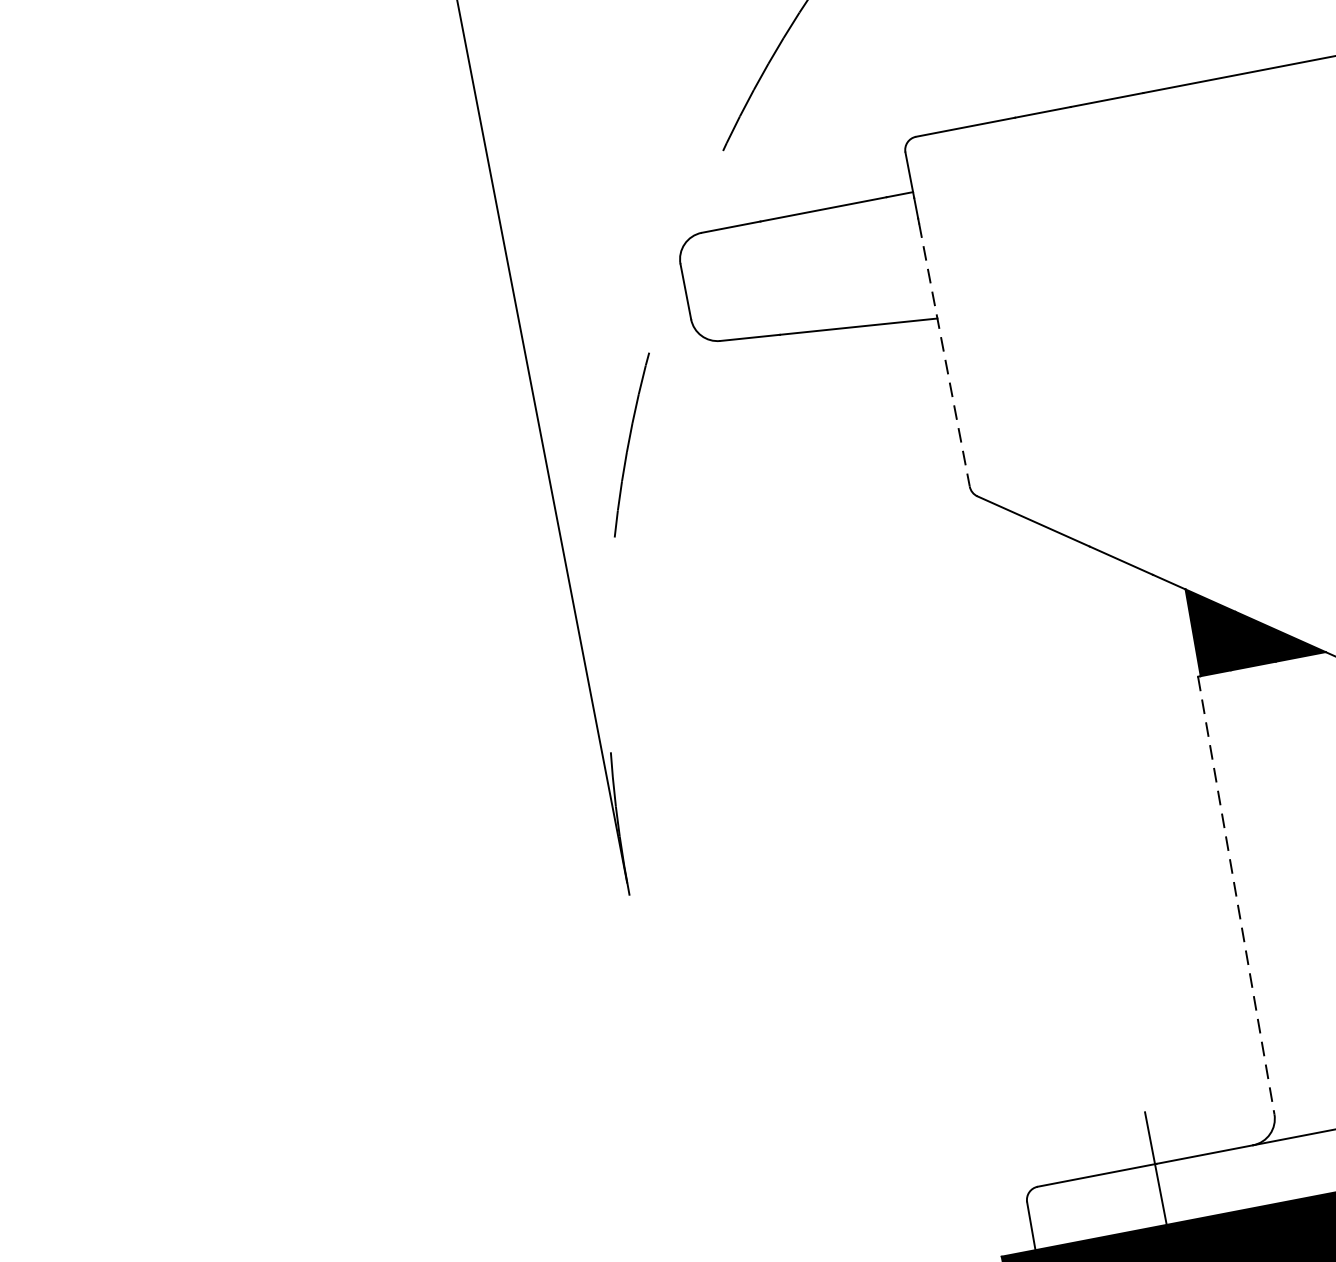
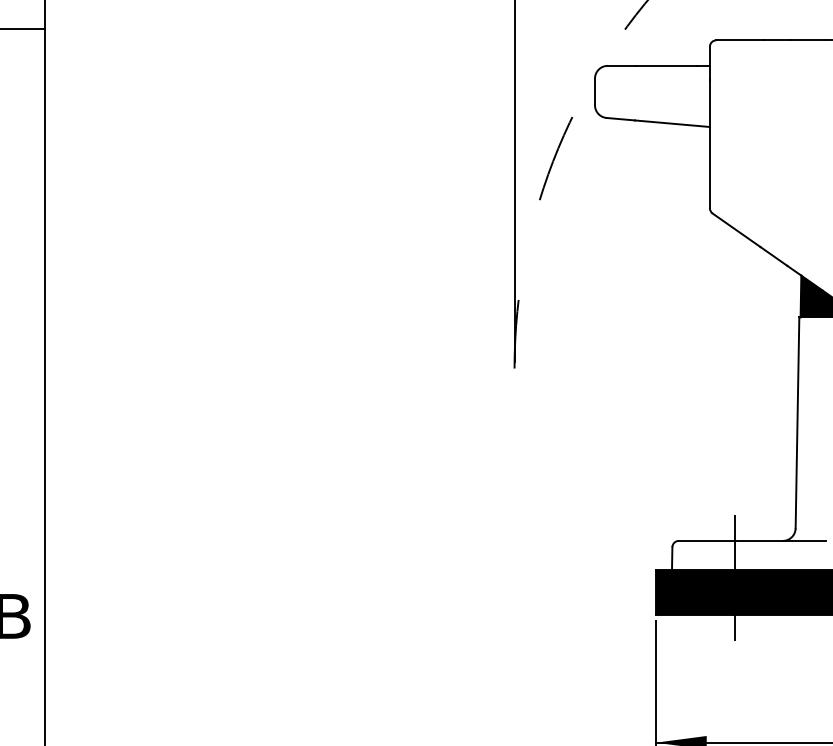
line: (943, 354) -> (709, 144), dashed -> solid
line: (1236, 896) -> (797, 423), dashed -> solid

